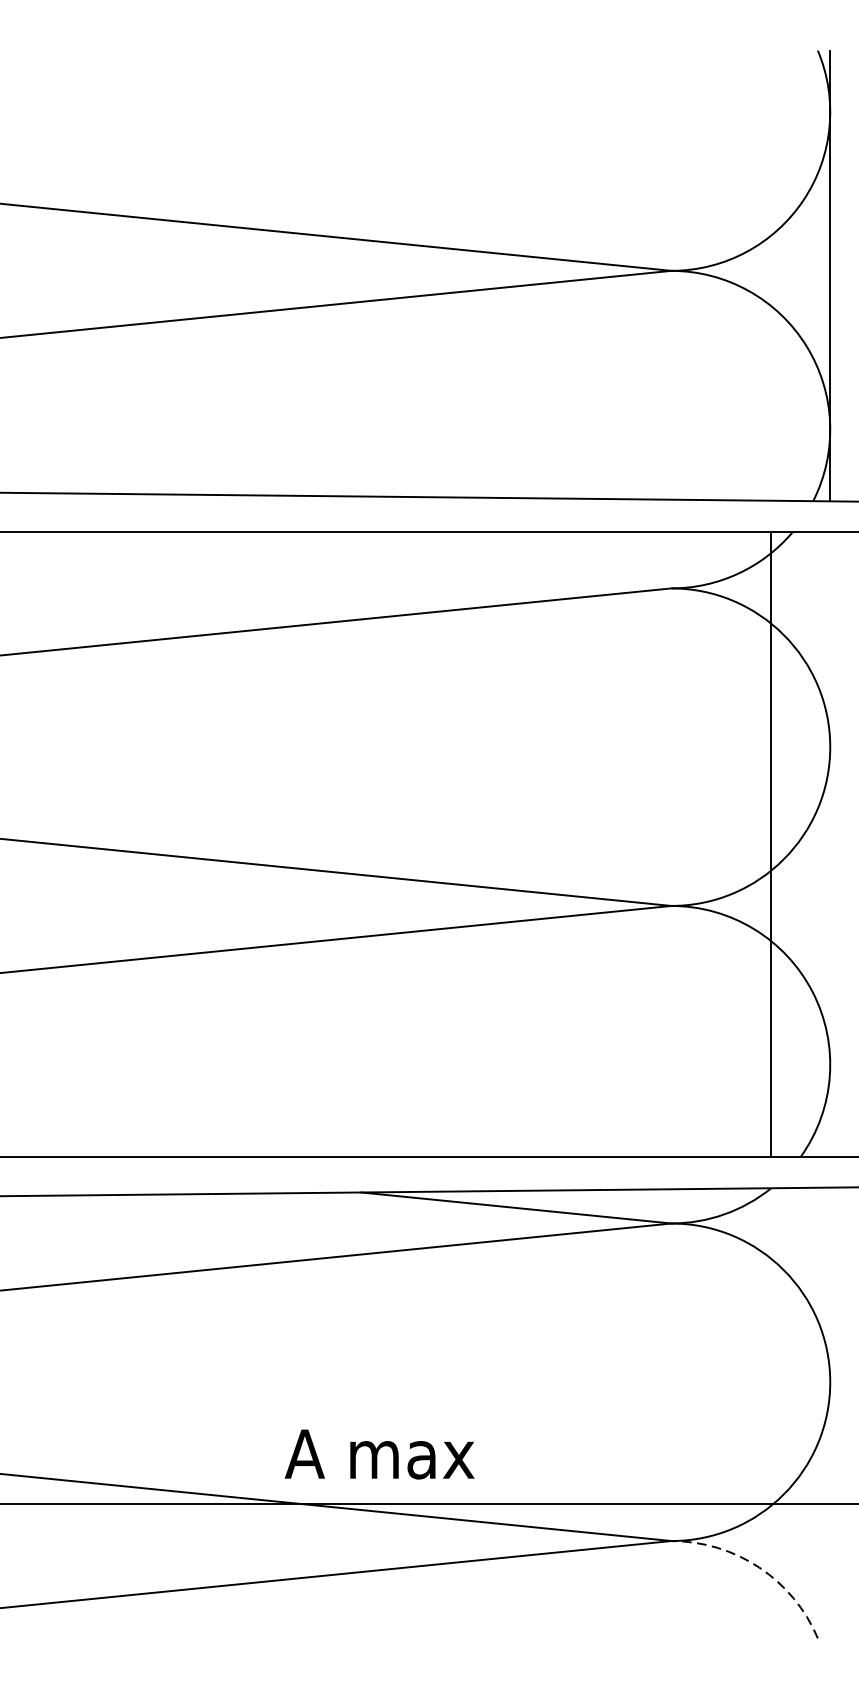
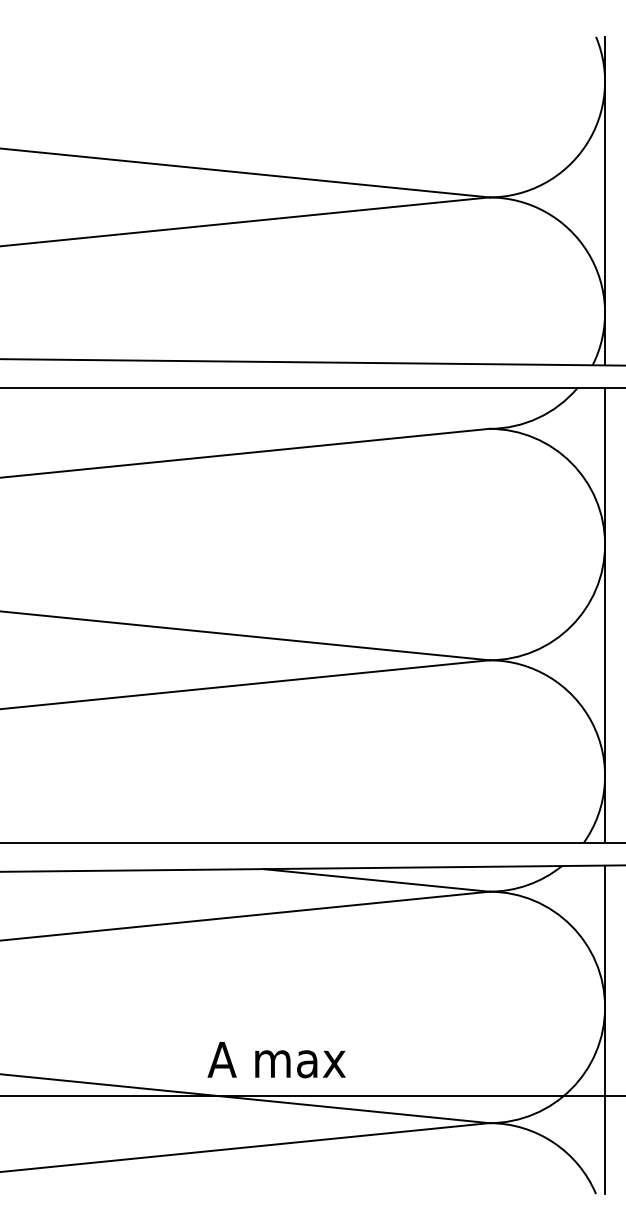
line: (771, 844) -> (605, 615), moved
line: (830, 1412) -> (605, 1029), added
arc: (759, 1567) -> (553, 1142), dashed -> solid

